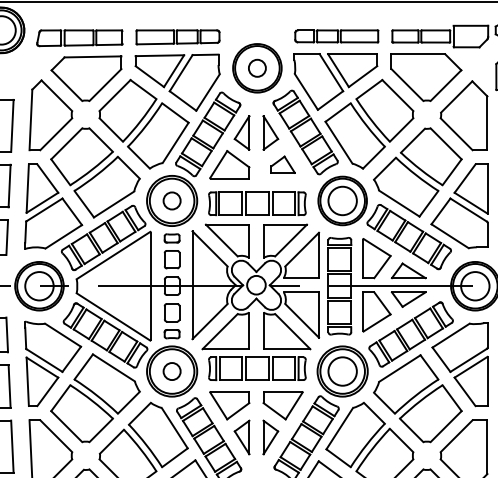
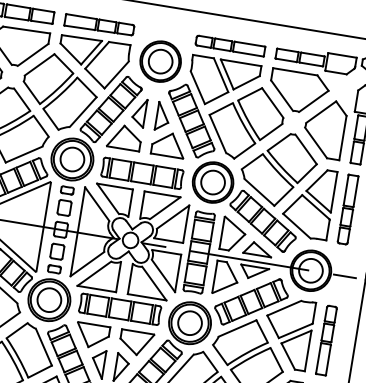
circle: (257, 68) -> (160, 61), size x1.67
part: (282, 164) -> (168, 144), size x1.67
circle: (171, 200) -> (71, 159), size x1.67
circle: (171, 371) -> (48, 300), size x1.67

